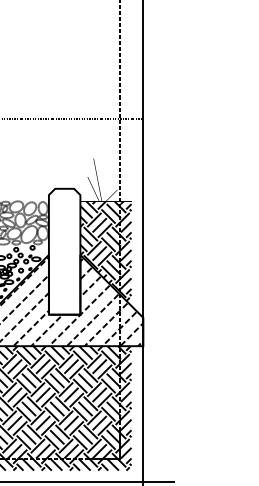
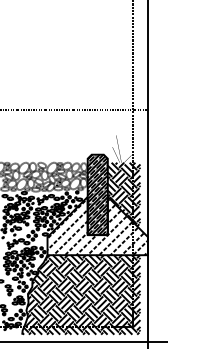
hatch: (64, 251) -> (97, 194), added

